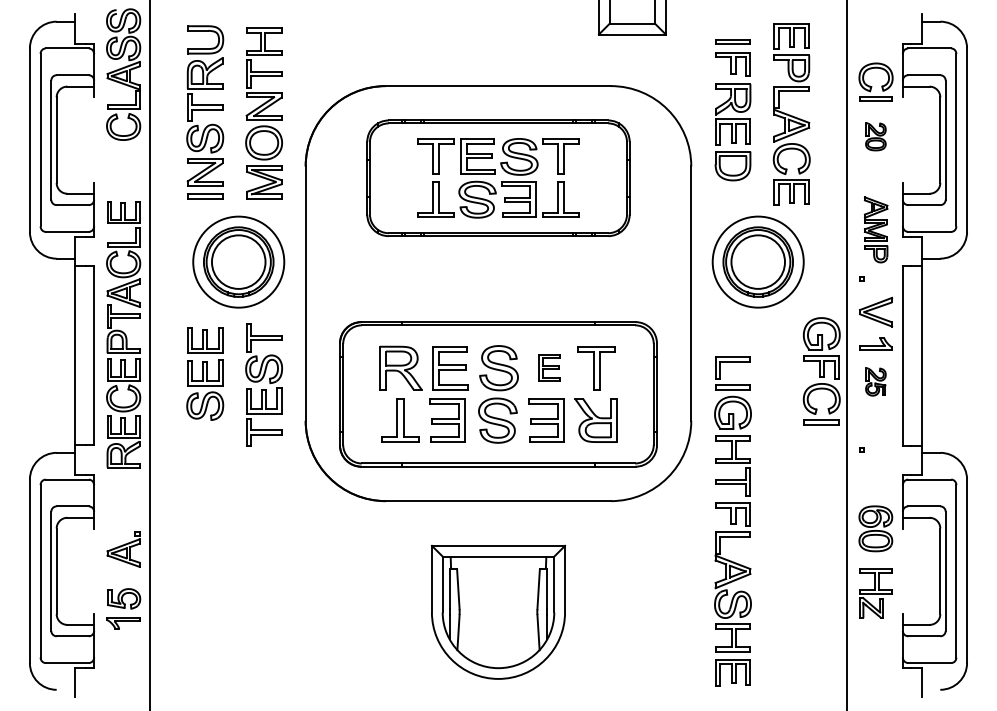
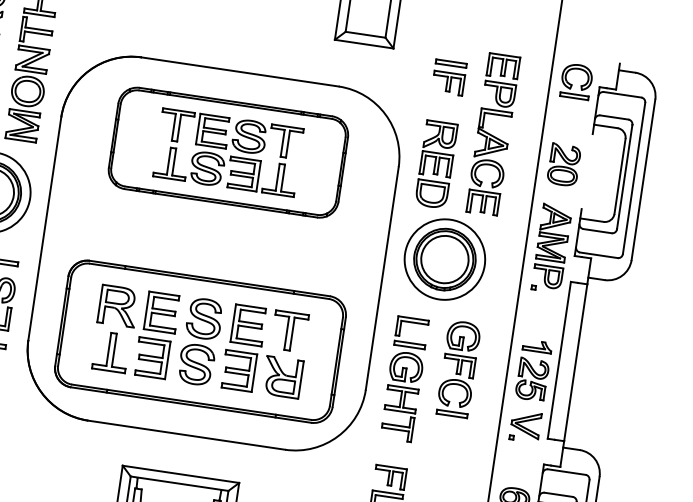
part: (875, 81) -> (576, 80), moved
part: (732, 132) -> (435, 164), moved
part: (875, 136) -> (563, 164), size x1.67
part: (876, 229) -> (552, 246), size x1.43
part: (876, 311) -> (526, 423), moved
part: (549, 368) -> (248, 325), size x1.67
part: (821, 371) -> (458, 369), moved
part: (875, 381) -> (532, 379), size x1.67
part: (732, 426) -> (404, 379), moved

